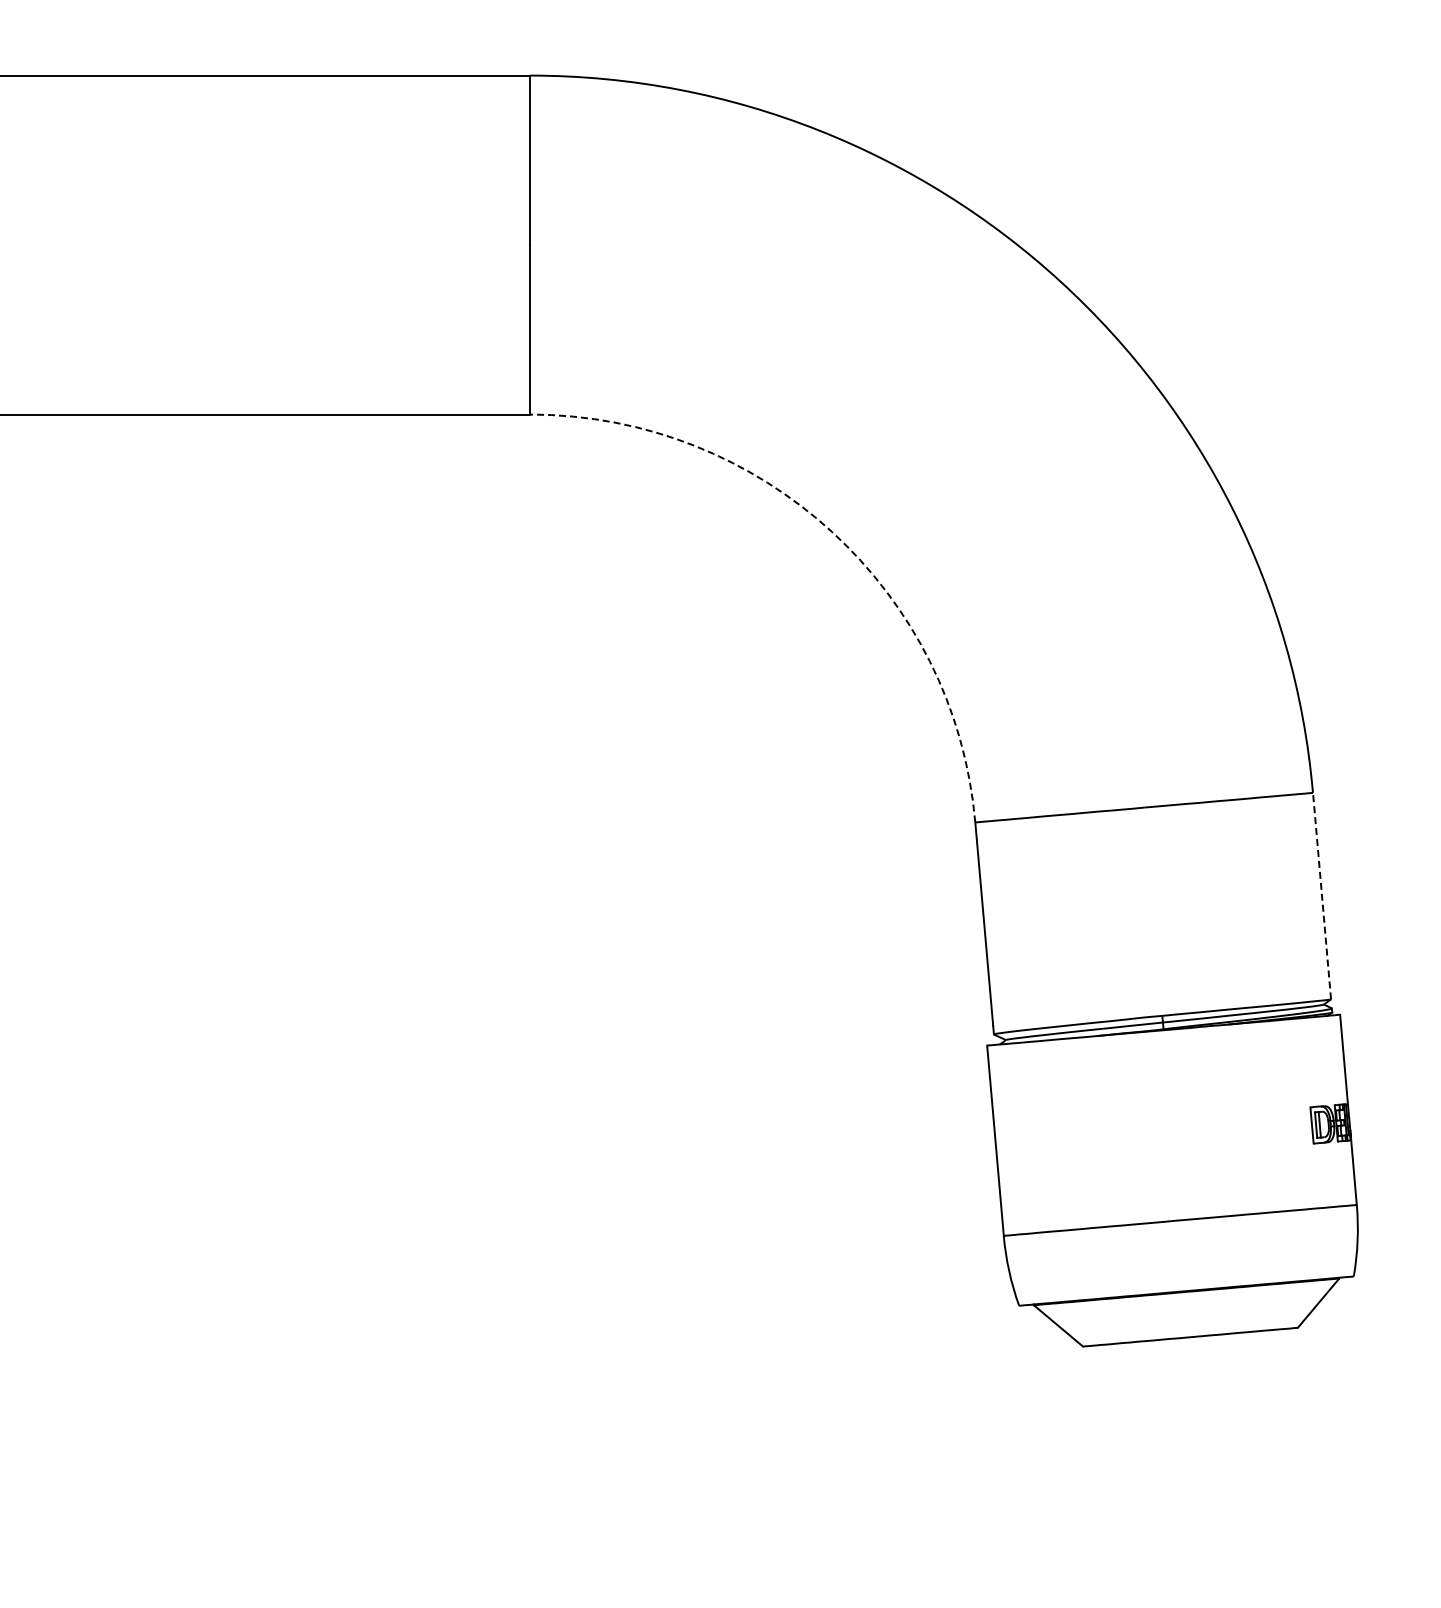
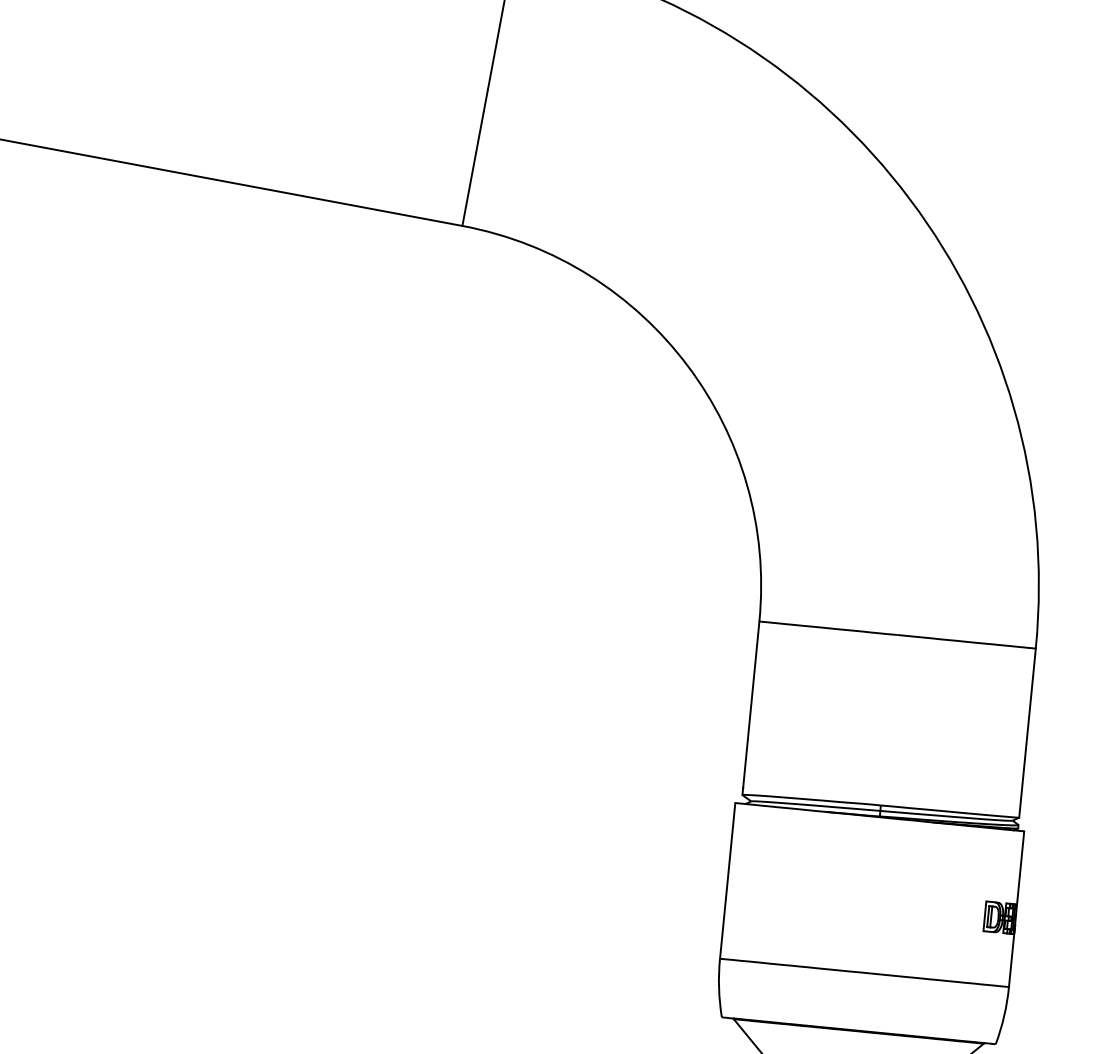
arc: (832, 531) -> (688, 365), dashed -> solid
line: (1322, 896) -> (1027, 733), dashed -> solid

